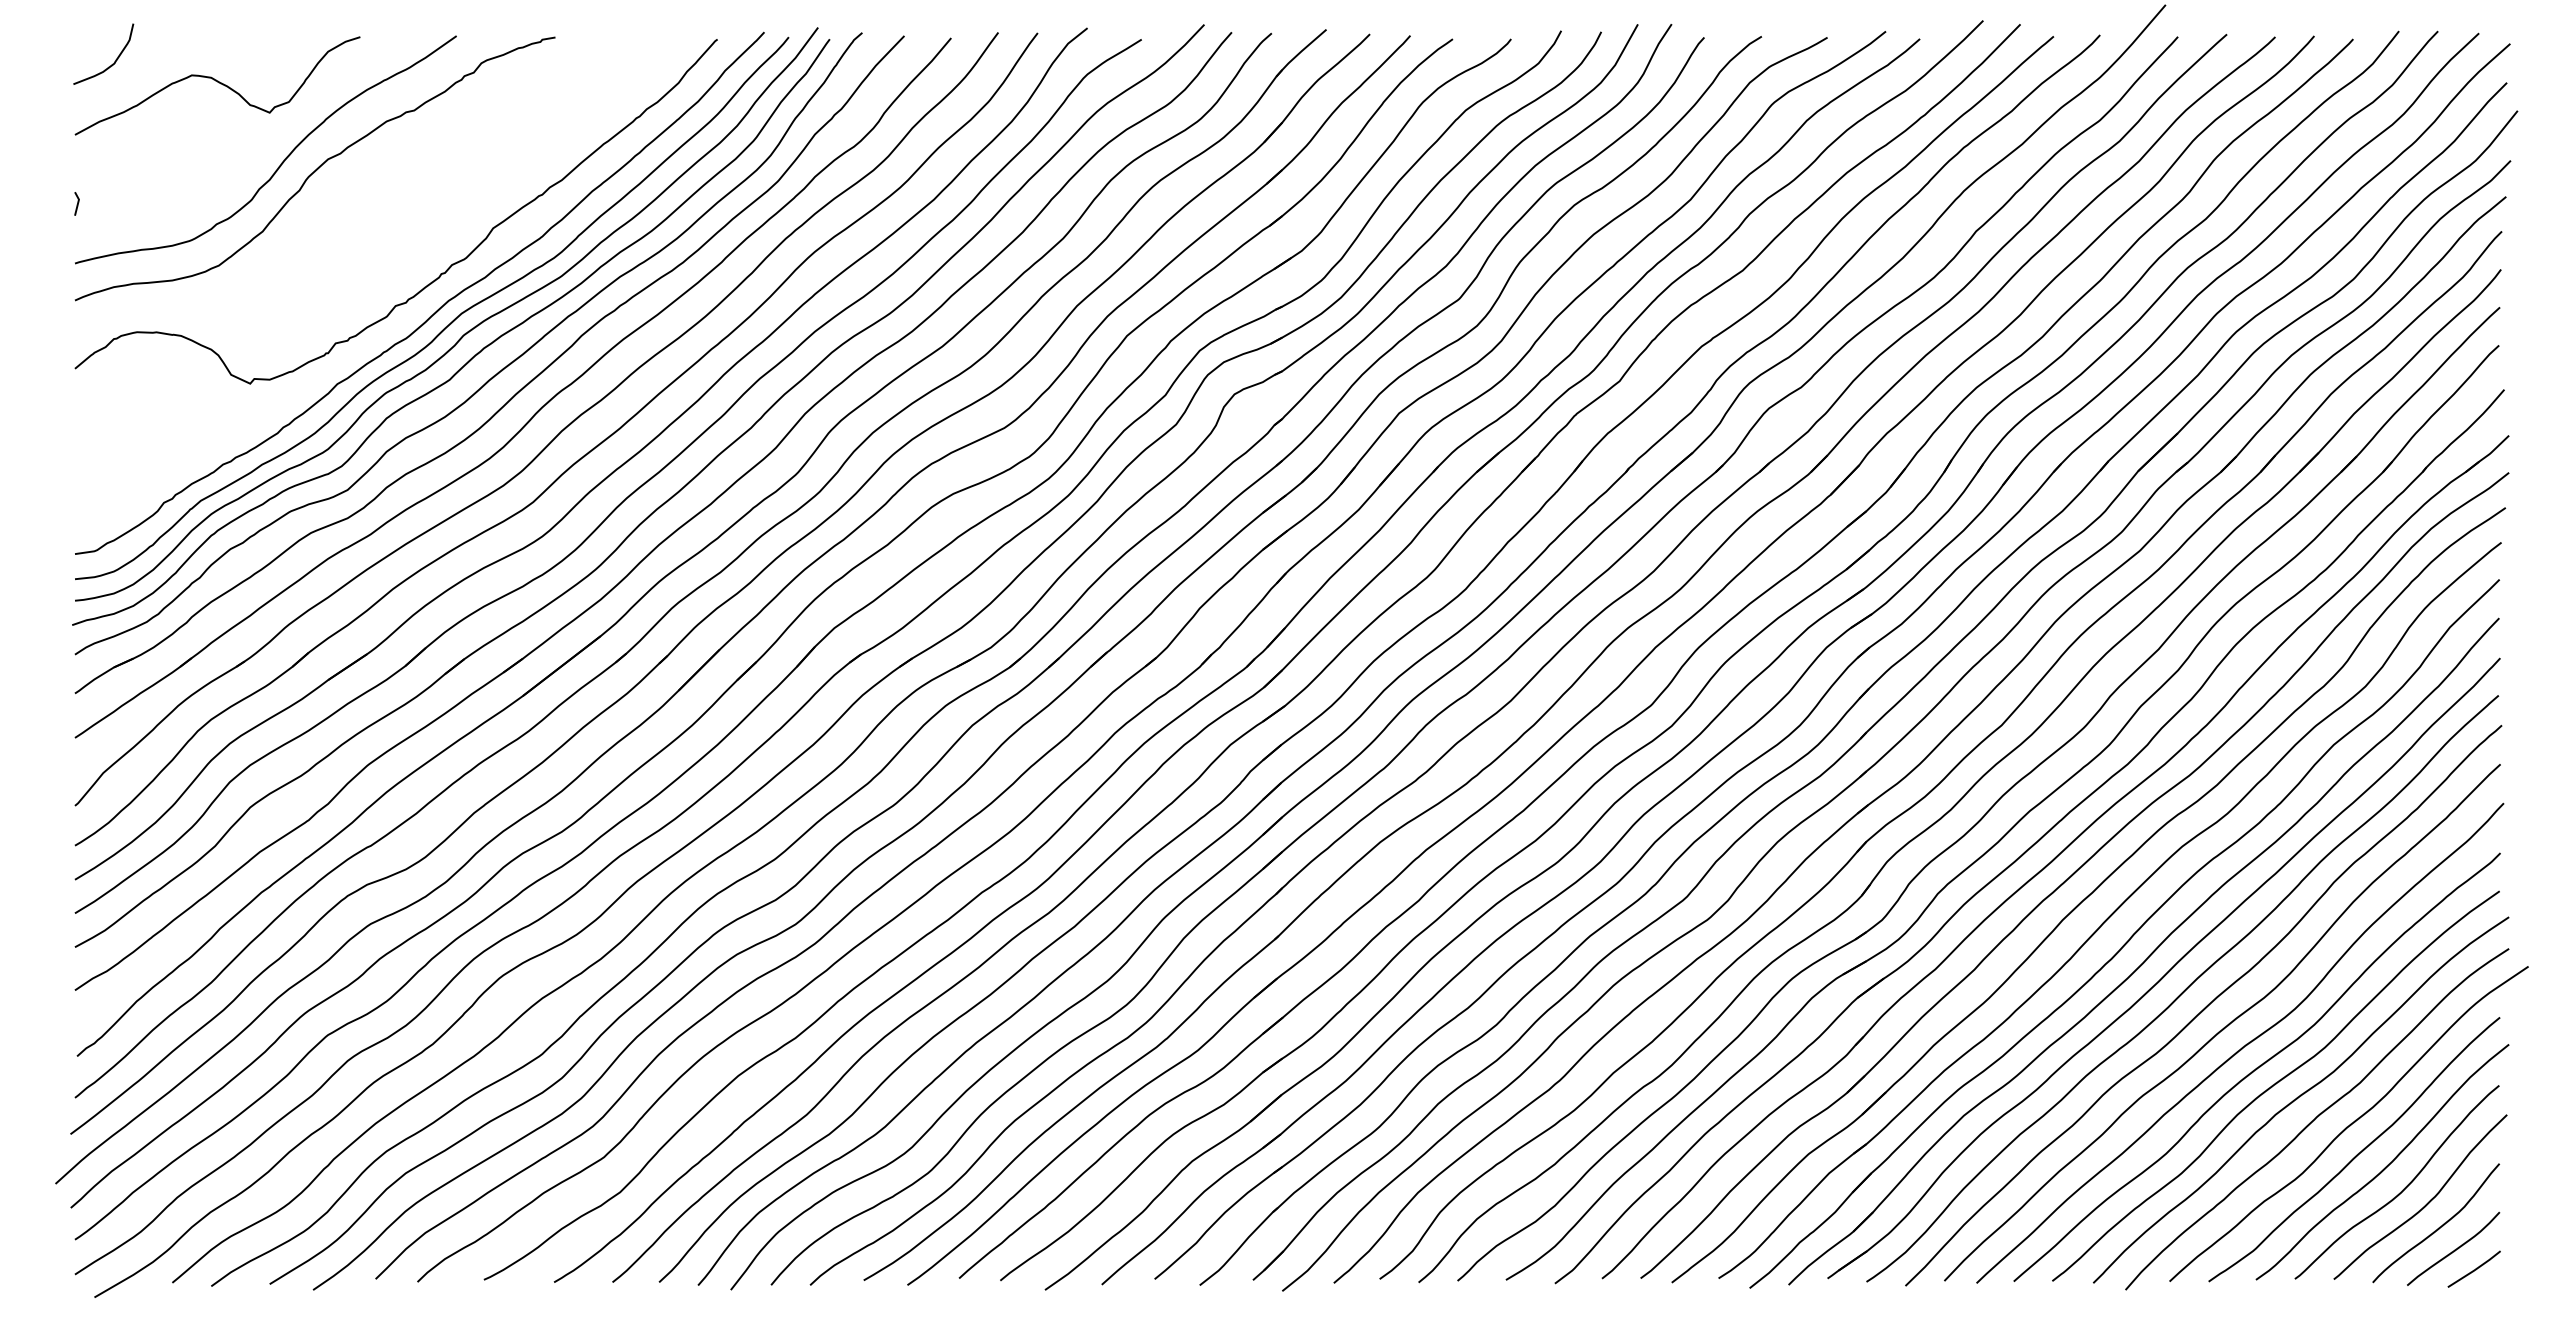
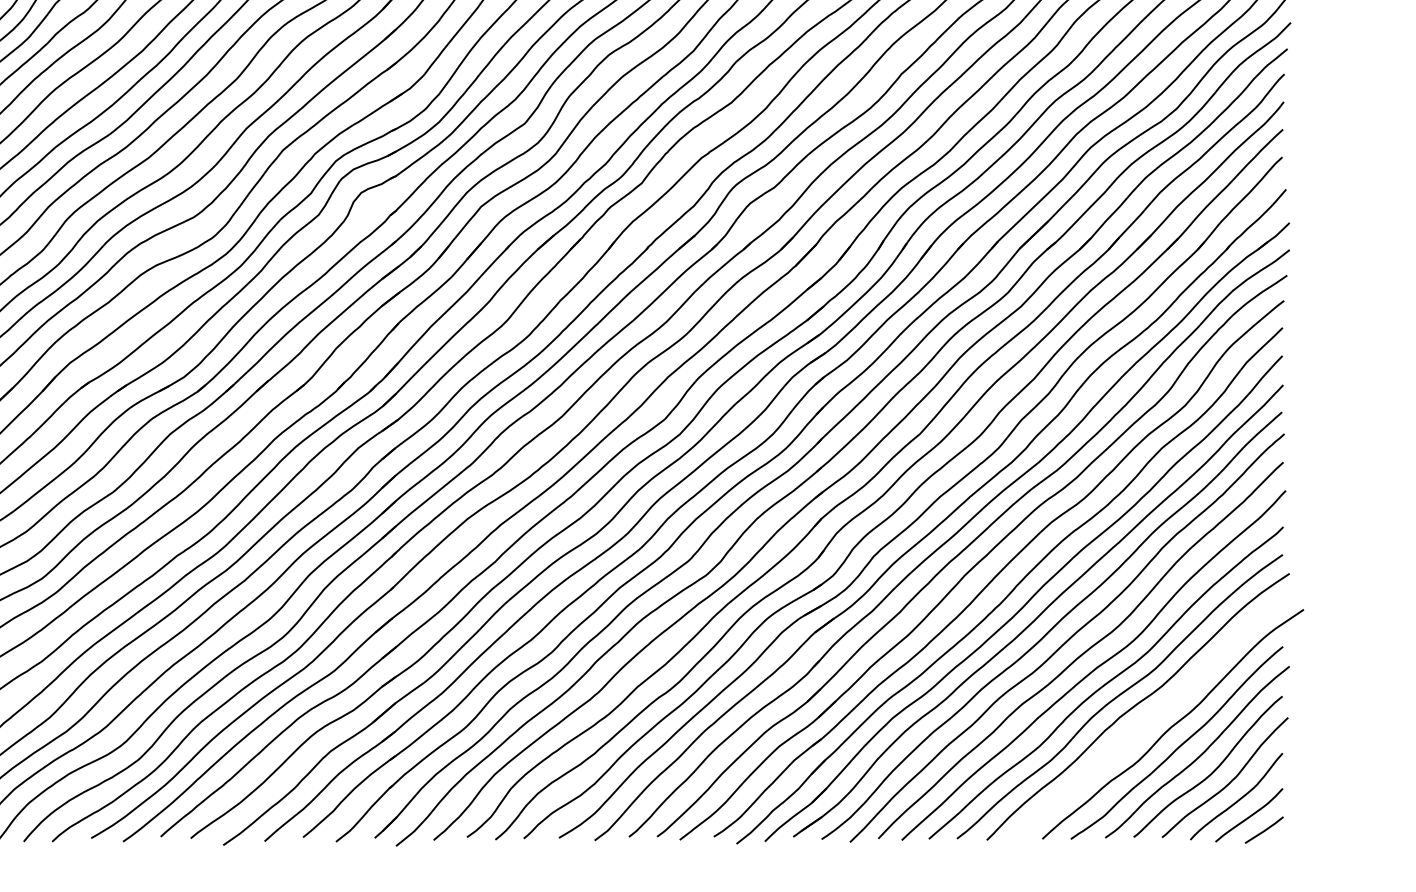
curve: (2316, 1118) -> (1149, 720), removed

